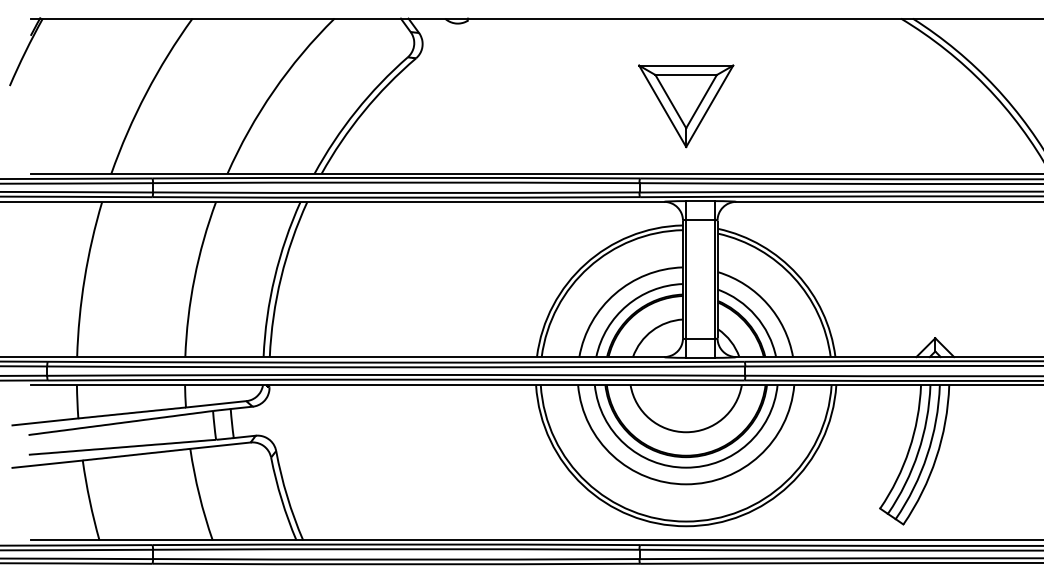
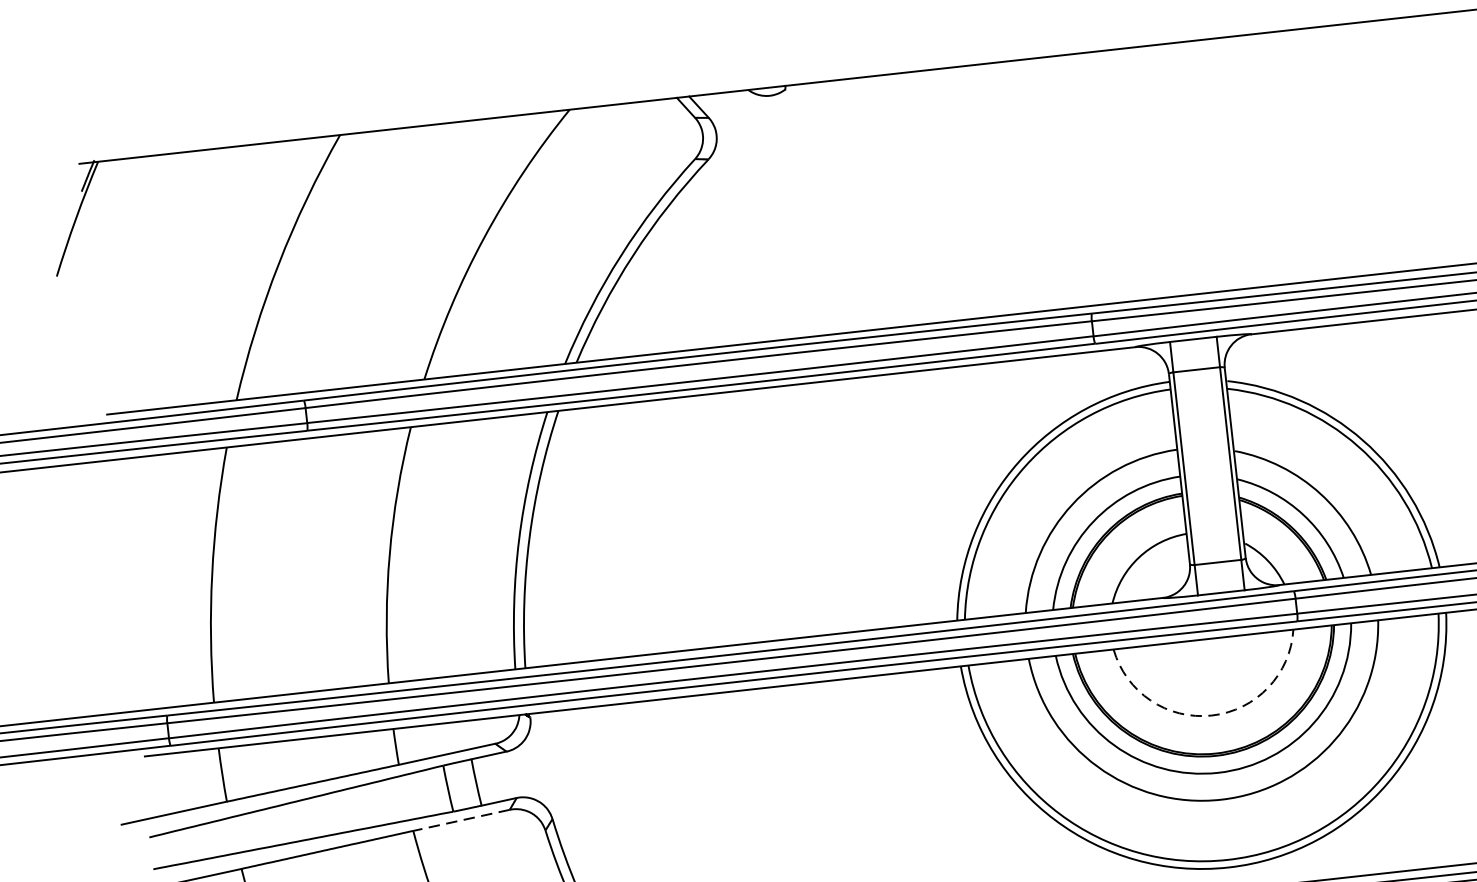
part: (686, 106) -> (1154, 188), removed
arc: (686, 432) -> (1212, 715), solid -> dashed
line: (219, 445) -> (459, 820), solid -> dashed

